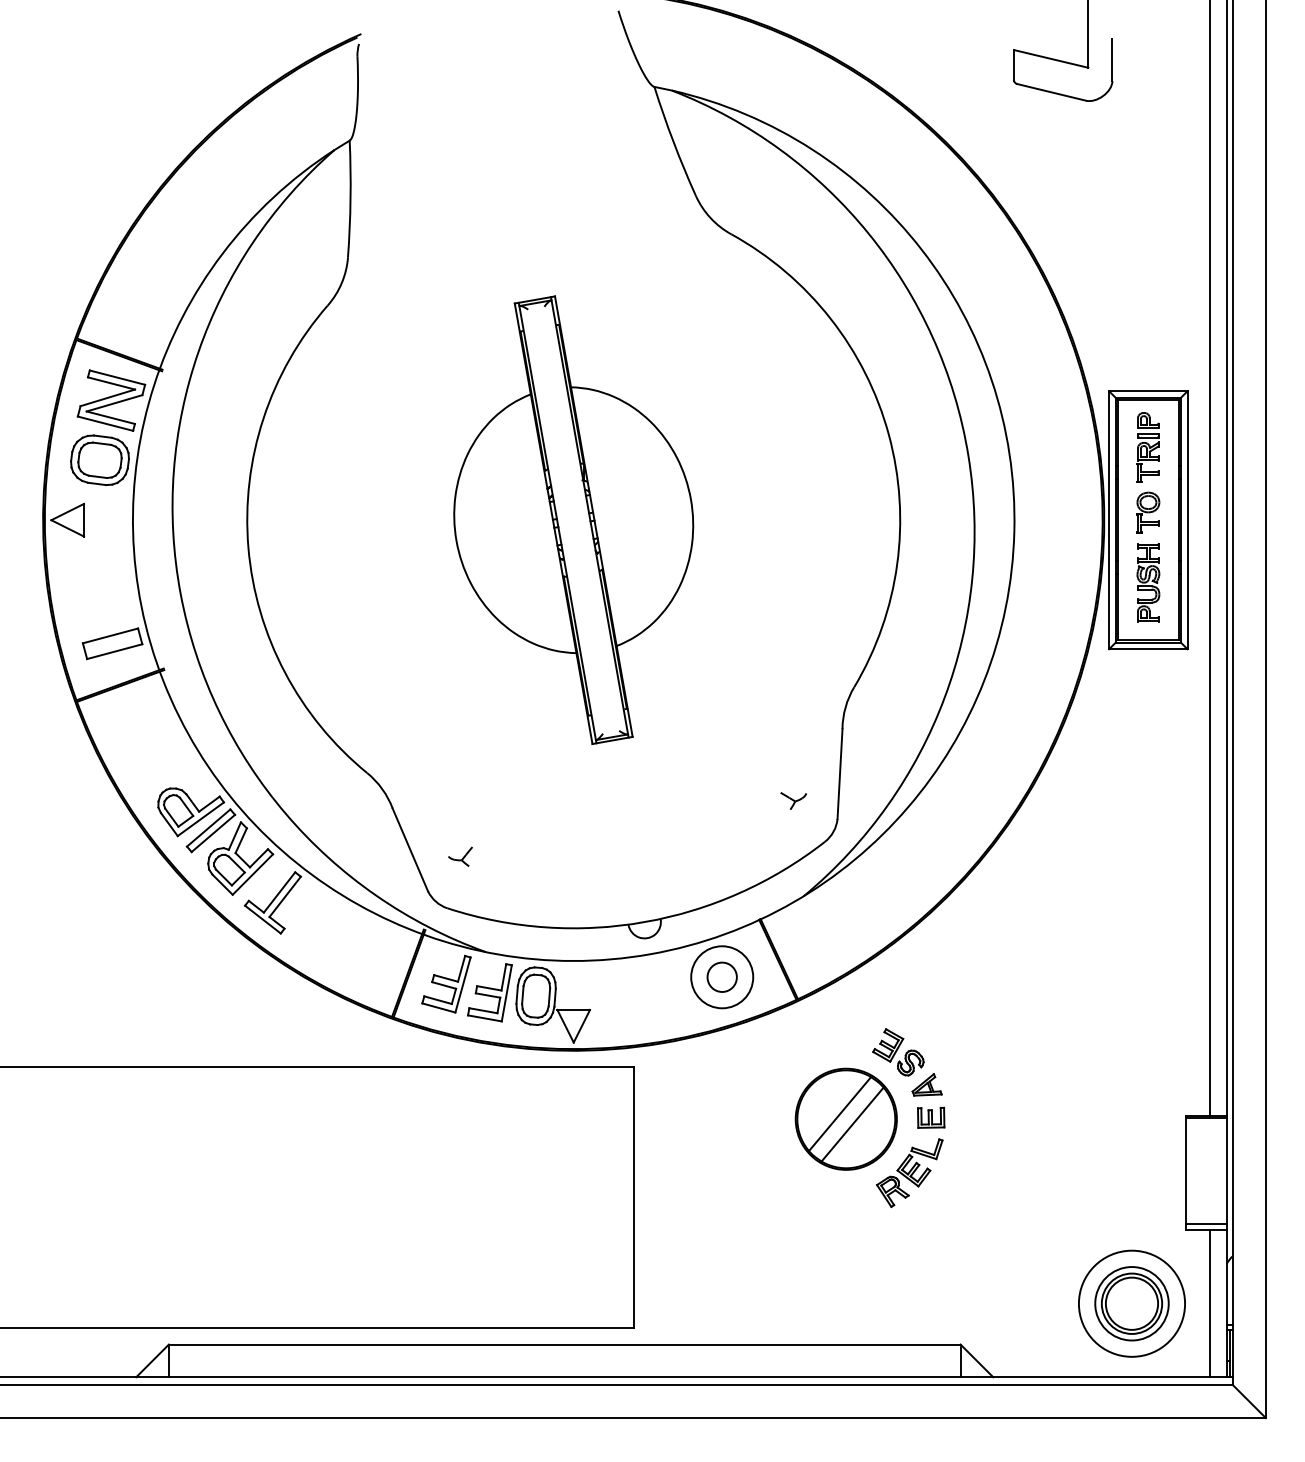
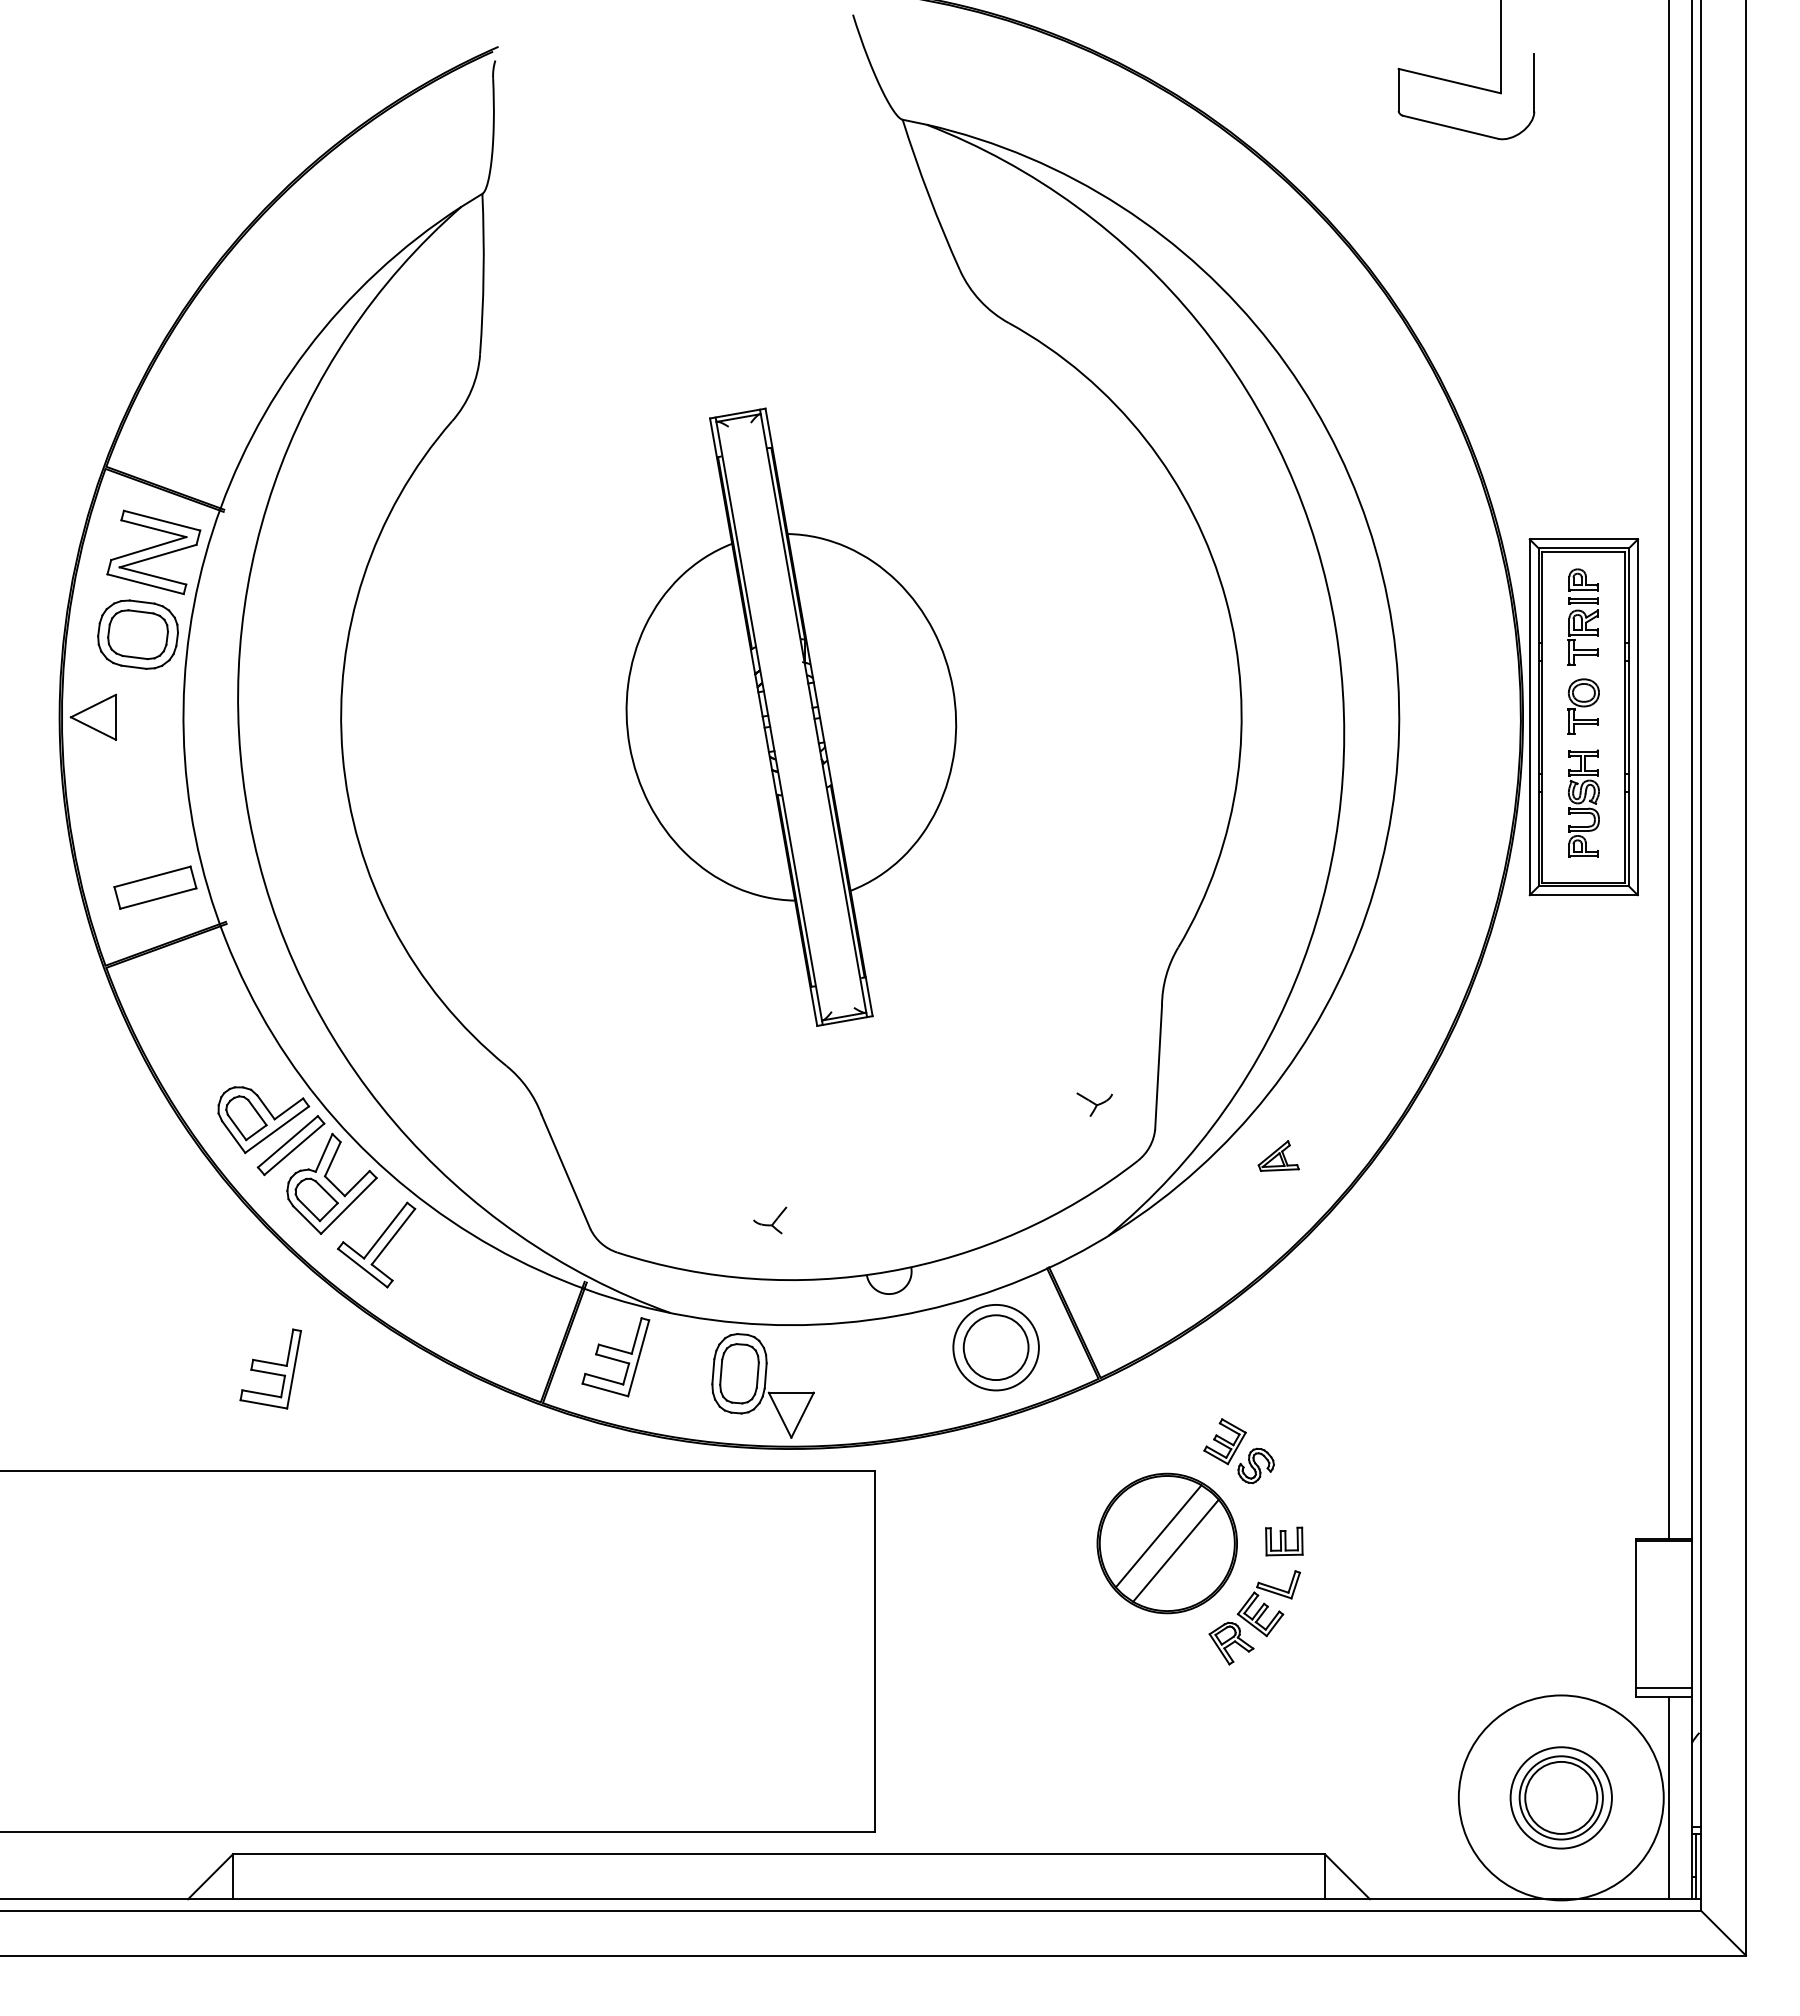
part: (460, 856) -> (770, 1220), moved
circle: (721, 977) -> (995, 1347), size x1.6
part: (489, 992) -> (270, 1368), moved
part: (926, 1084) -> (1278, 1155), moved
circle: (1132, 1303) -> (1561, 1797), size x1.4

